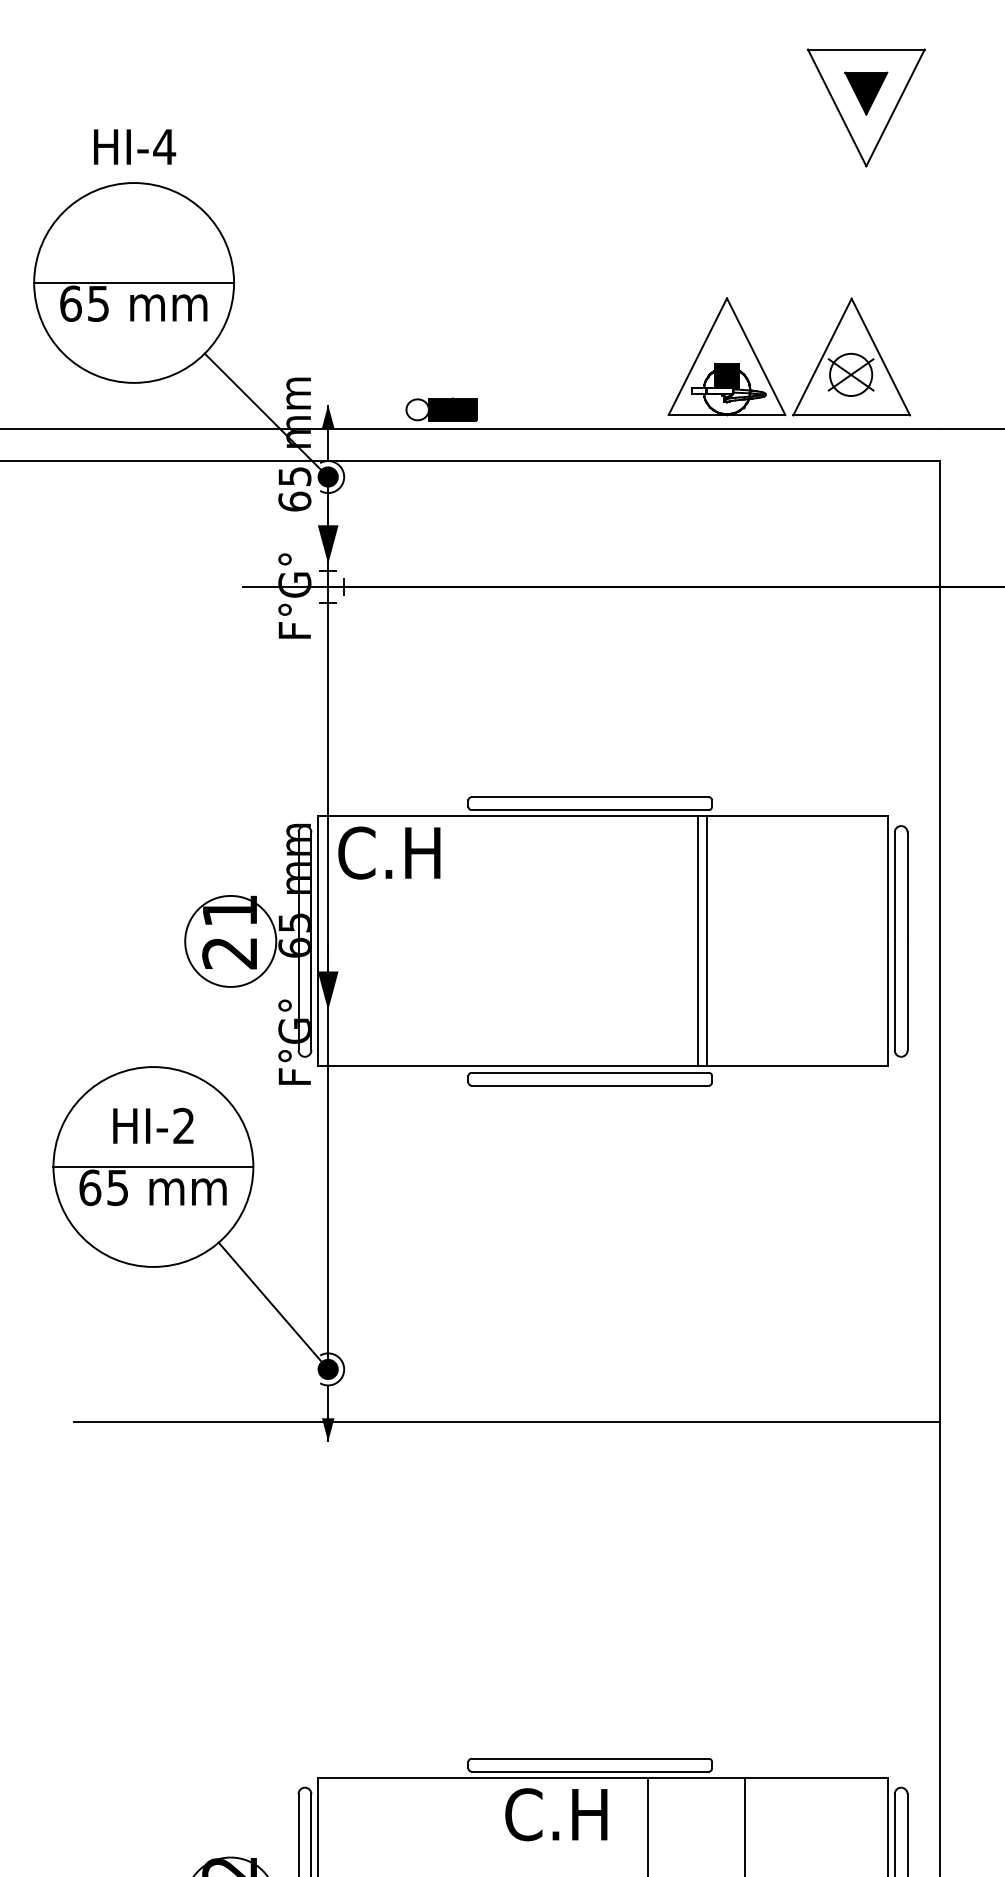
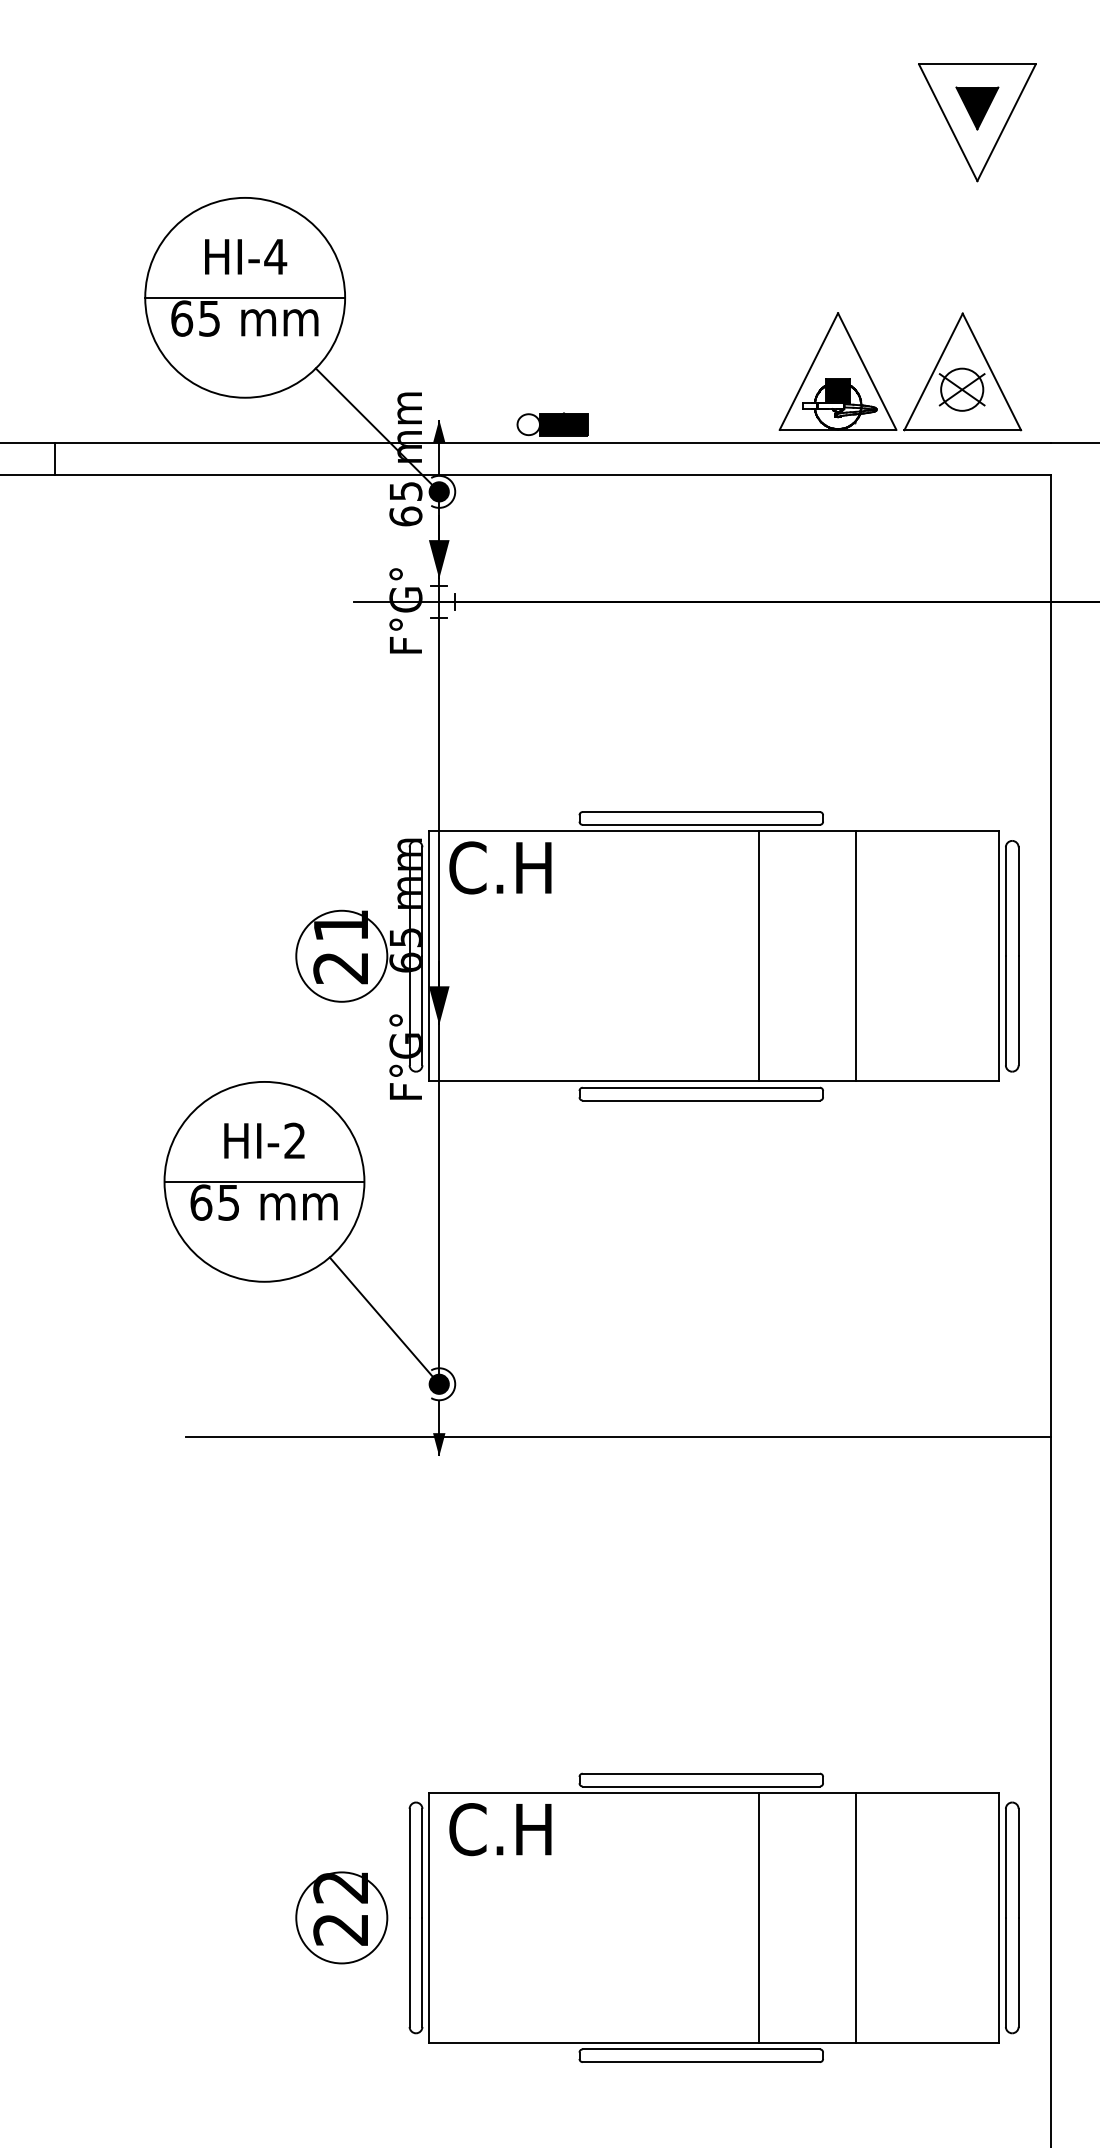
text: (135, 146) -> (246, 256), moved
line: (698, 941) -> (759, 956), moved
line: (706, 941) -> (855, 956), moved
text: (556, 1814) -> (500, 1829), moved

